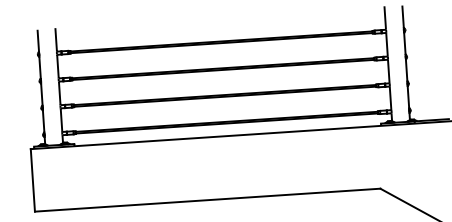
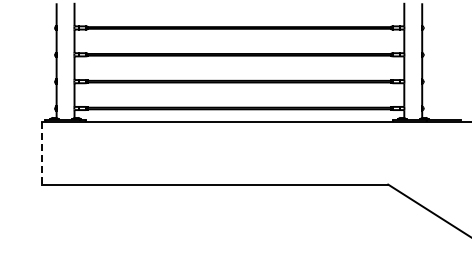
line: (32, 180) -> (41, 153), solid -> dashed

